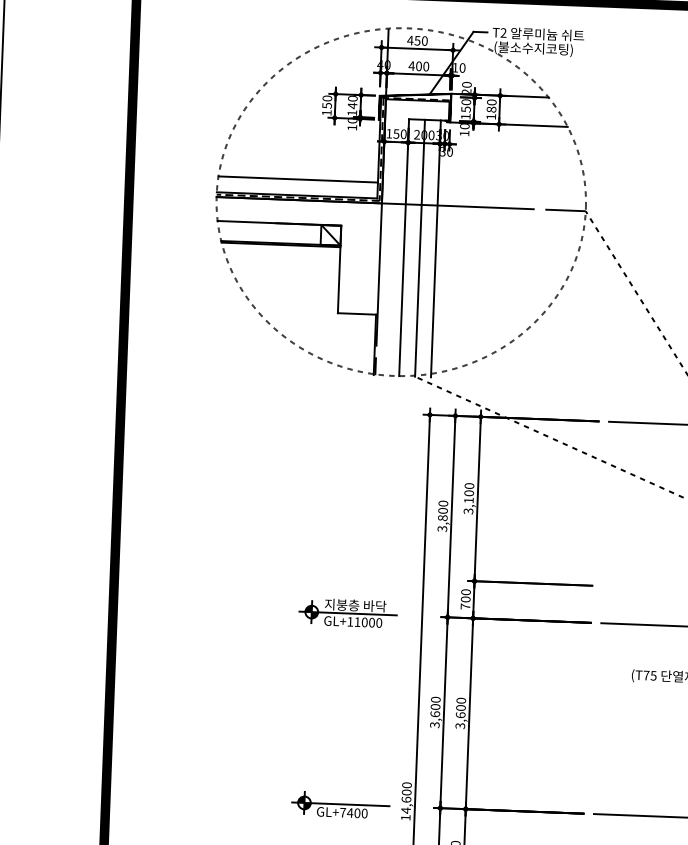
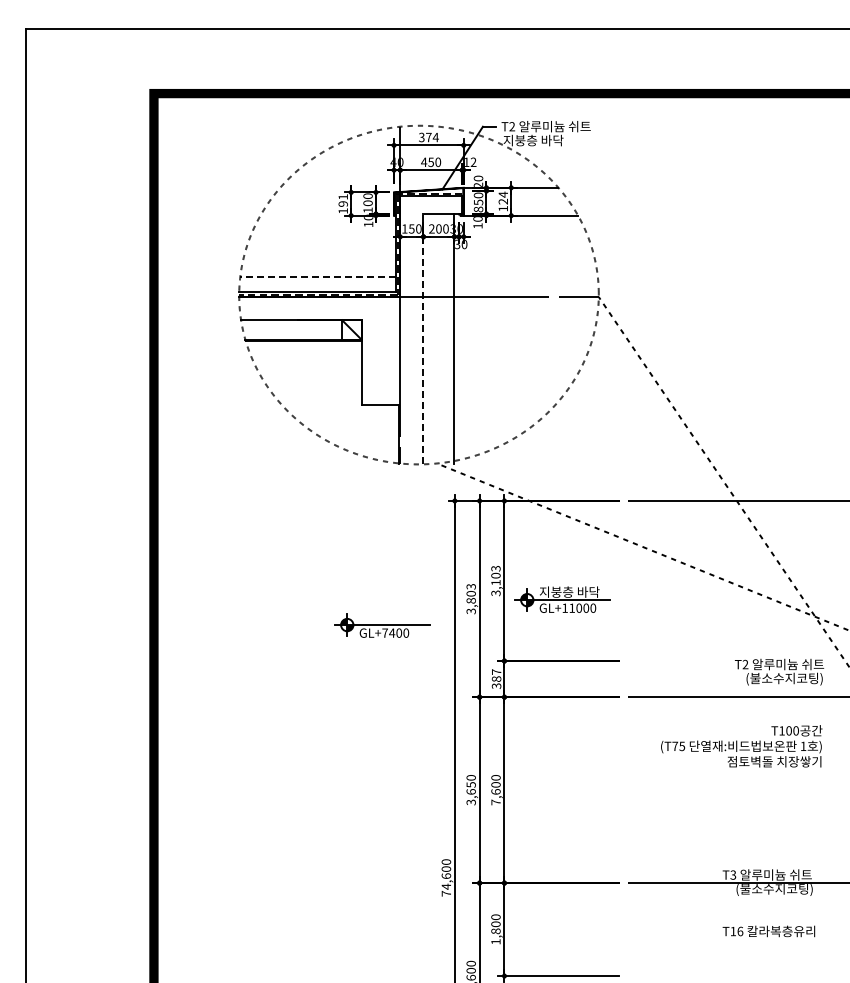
text: (417, 40) -> (428, 137), 450 -> 374
text: (533, 48) -> (541, 140), (불소수지코팅) -> 지붕층 바닥
text: (419, 65) -> (431, 161), 400 -> 450
text: (462, 68) -> (473, 162), 10 -> 12
text: (326, 102) -> (342, 200), 150 -> 191
text: (491, 105) -> (503, 197), 180 -> 124
text: (352, 106) -> (367, 203), 140 -> 100
text: (465, 116) -> (478, 209), 150 -> 850
line: (297, 179) -> (317, 276), solid -> dashed
line: (404, 246) -> (423, 338), solid -> dashed
line: (419, 248) -> (438, 339), removed
text: (469, 485) -> (495, 568), 3,100 -> 3,103
text: (442, 503) -> (470, 586), 3,800 -> 3,803
text: (465, 598) -> (496, 678), 700 -> 387
part: (347, 612) -> (562, 599), moved
text: (434, 706) -> (470, 784), 3,600 -> 3,650
text: (459, 726) -> (495, 802), 3,600 -> 7,600
part: (340, 804) -> (382, 625), moved
text: (404, 817) -> (445, 893), 14,600 -> 74,600

